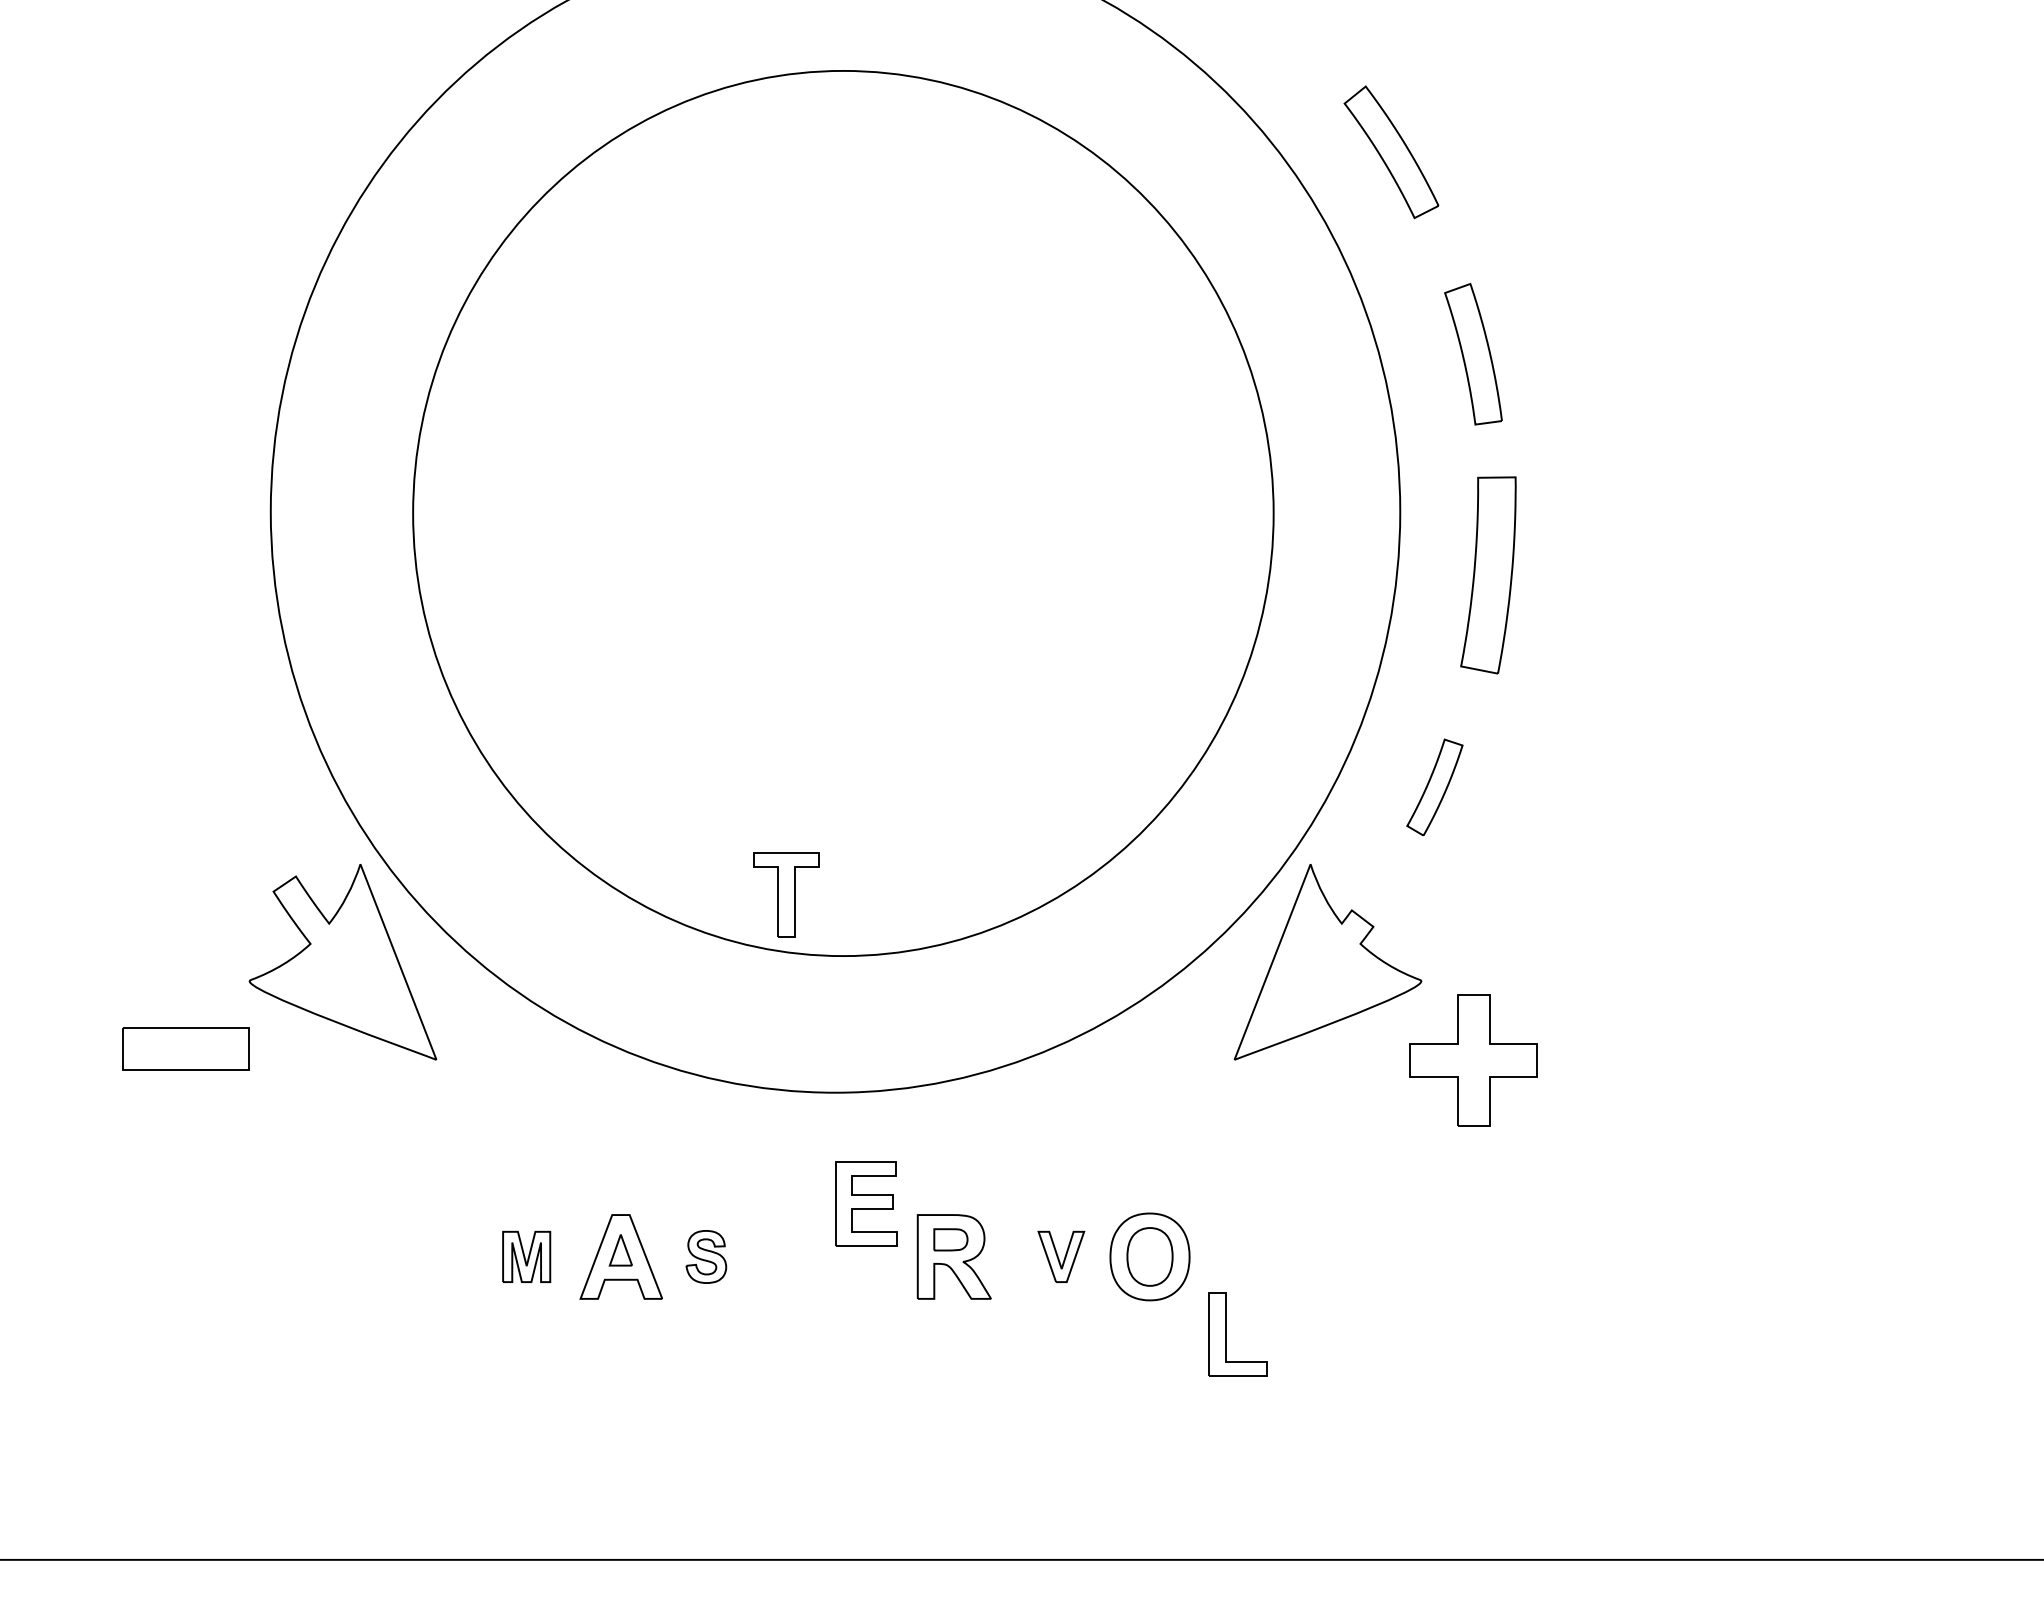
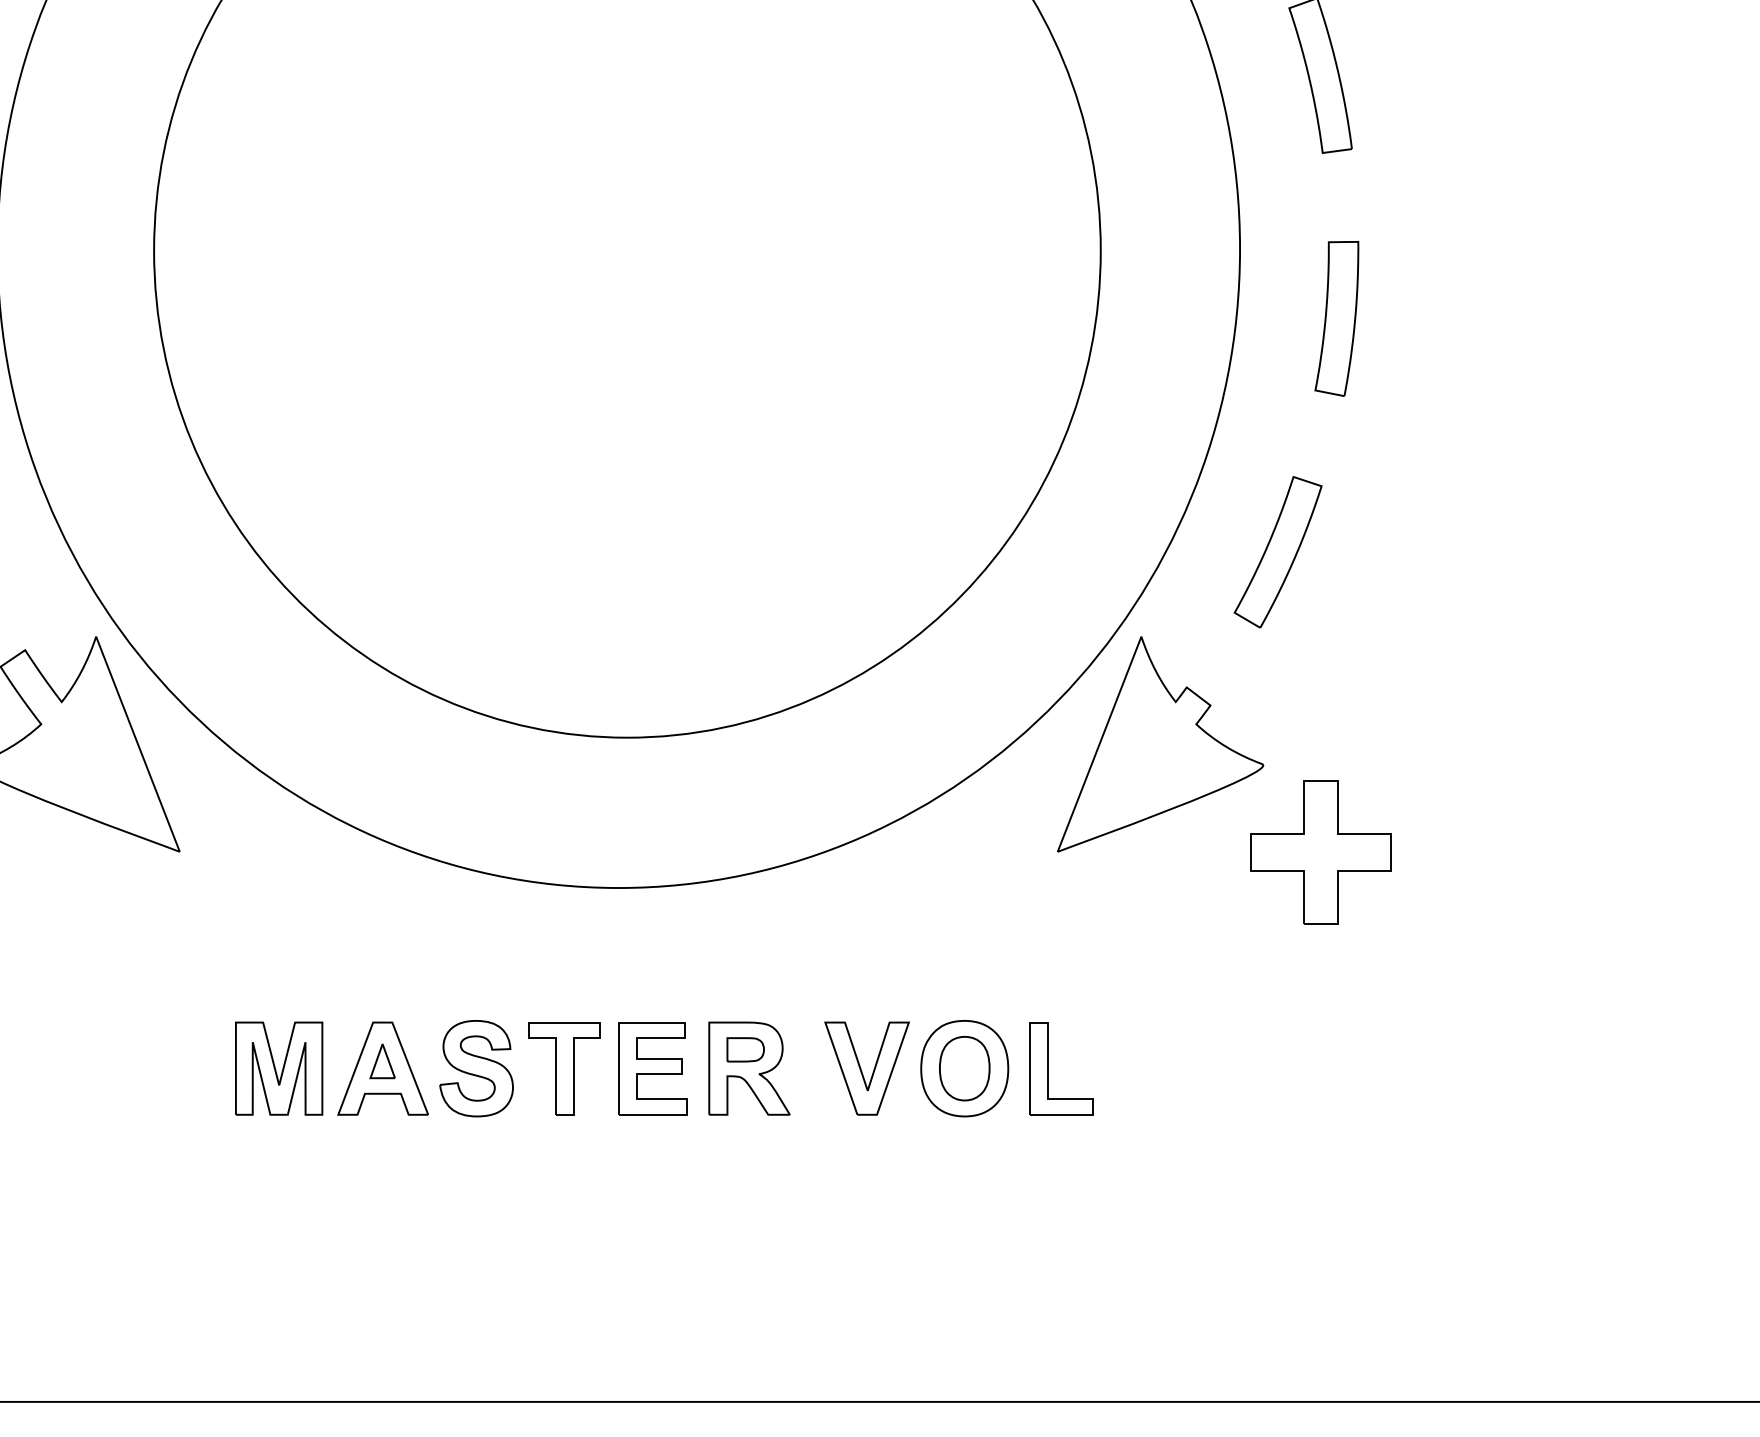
part: (1487, 575) -> (1336, 319), size x0.71
part: (1434, 787) -> (1277, 552), size x1.43
part: (786, 894) -> (564, 1068), moved
part: (866, 1203) -> (652, 1068), moved
part: (526, 1256) -> (278, 1068), size x1.67
part: (706, 1256) -> (476, 1068), size x1.67
part: (1061, 1256) -> (867, 1068), size x1.67
part: (1226, 1334) -> (1048, 1069), moved

